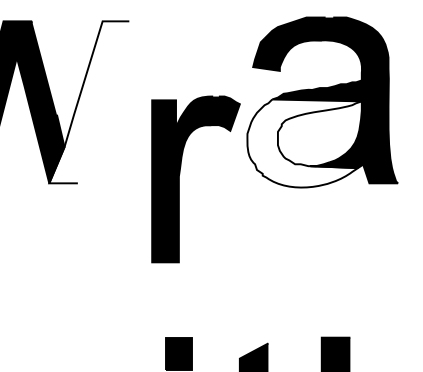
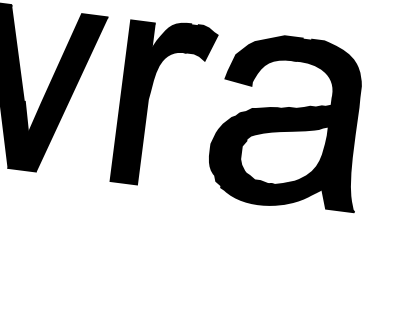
fill: (89, 102) -> (58, 92), added
fill: (304, 143) -> (266, 160), added
part: (180, 174) -> (149, 97), moved

